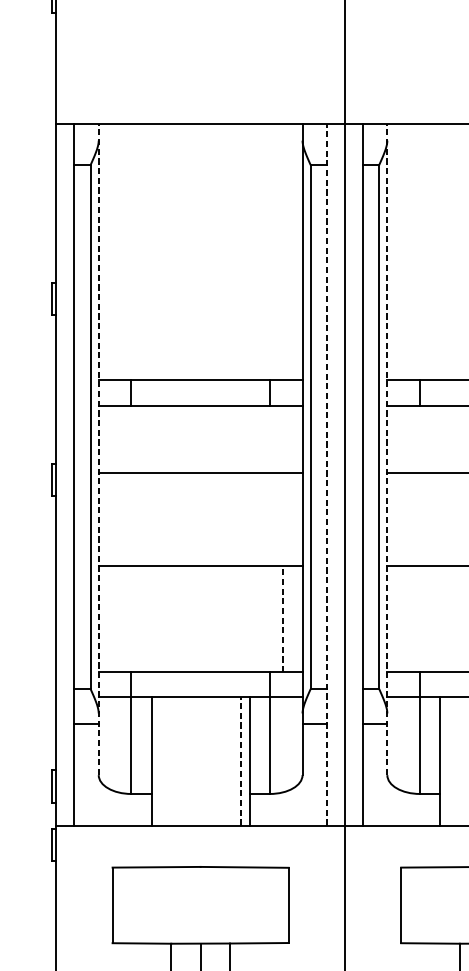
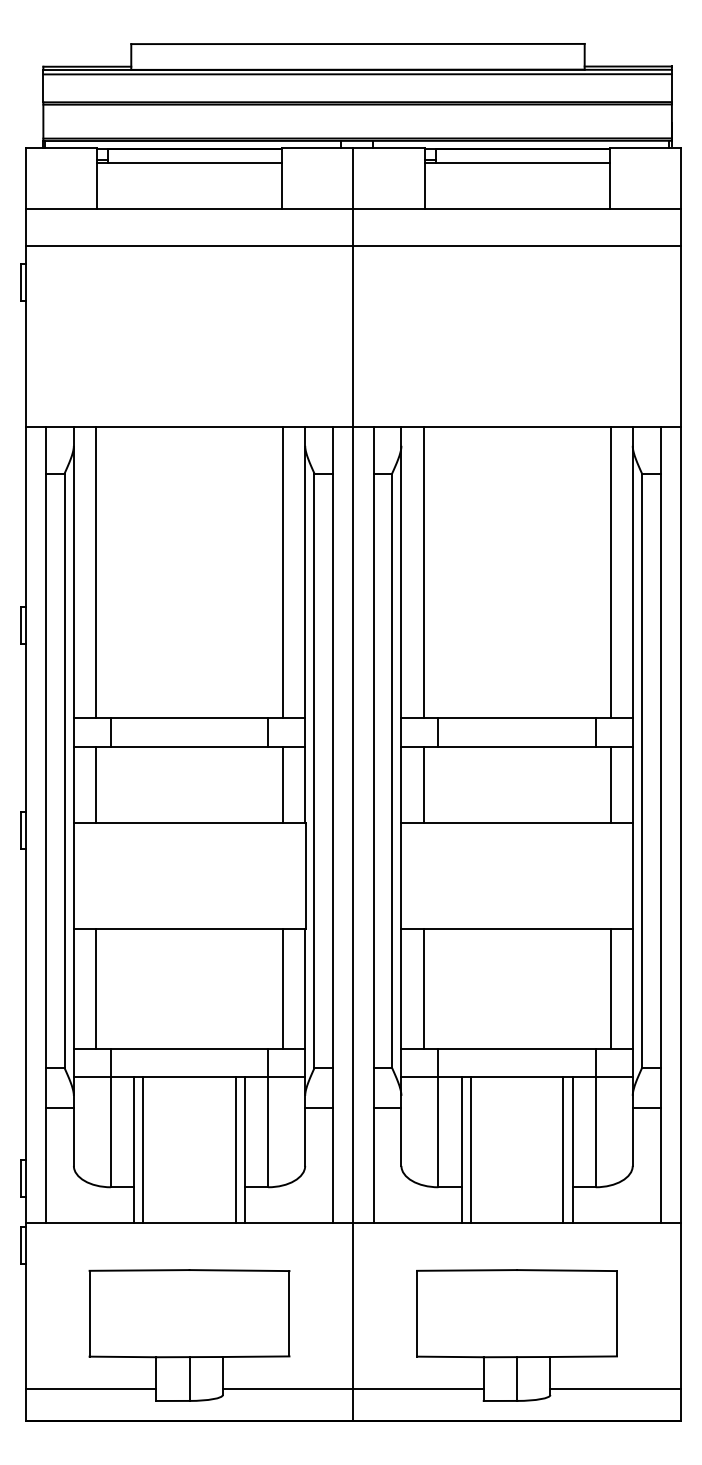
line: (118, 252) -> (96, 572), added
line: (282, 252) -> (282, 572), added
line: (406, 252) -> (423, 572), added
line: (118, 439) -> (96, 785), added
line: (282, 439) -> (282, 785), added
line: (406, 439) -> (423, 785), added
line: (98, 449) -> (73, 796), dashed -> solid
line: (387, 449) -> (401, 796), dashed -> solid
line: (326, 475) -> (332, 825), dashed -> solid
line: (118, 618) -> (96, 988), added
line: (282, 618) -> (282, 988), dashed -> solid
line: (406, 618) -> (423, 988), added
line: (160, 760) -> (143, 1149), added
line: (241, 760) -> (235, 1149), dashed -> solid
line: (448, 760) -> (470, 1149), added

